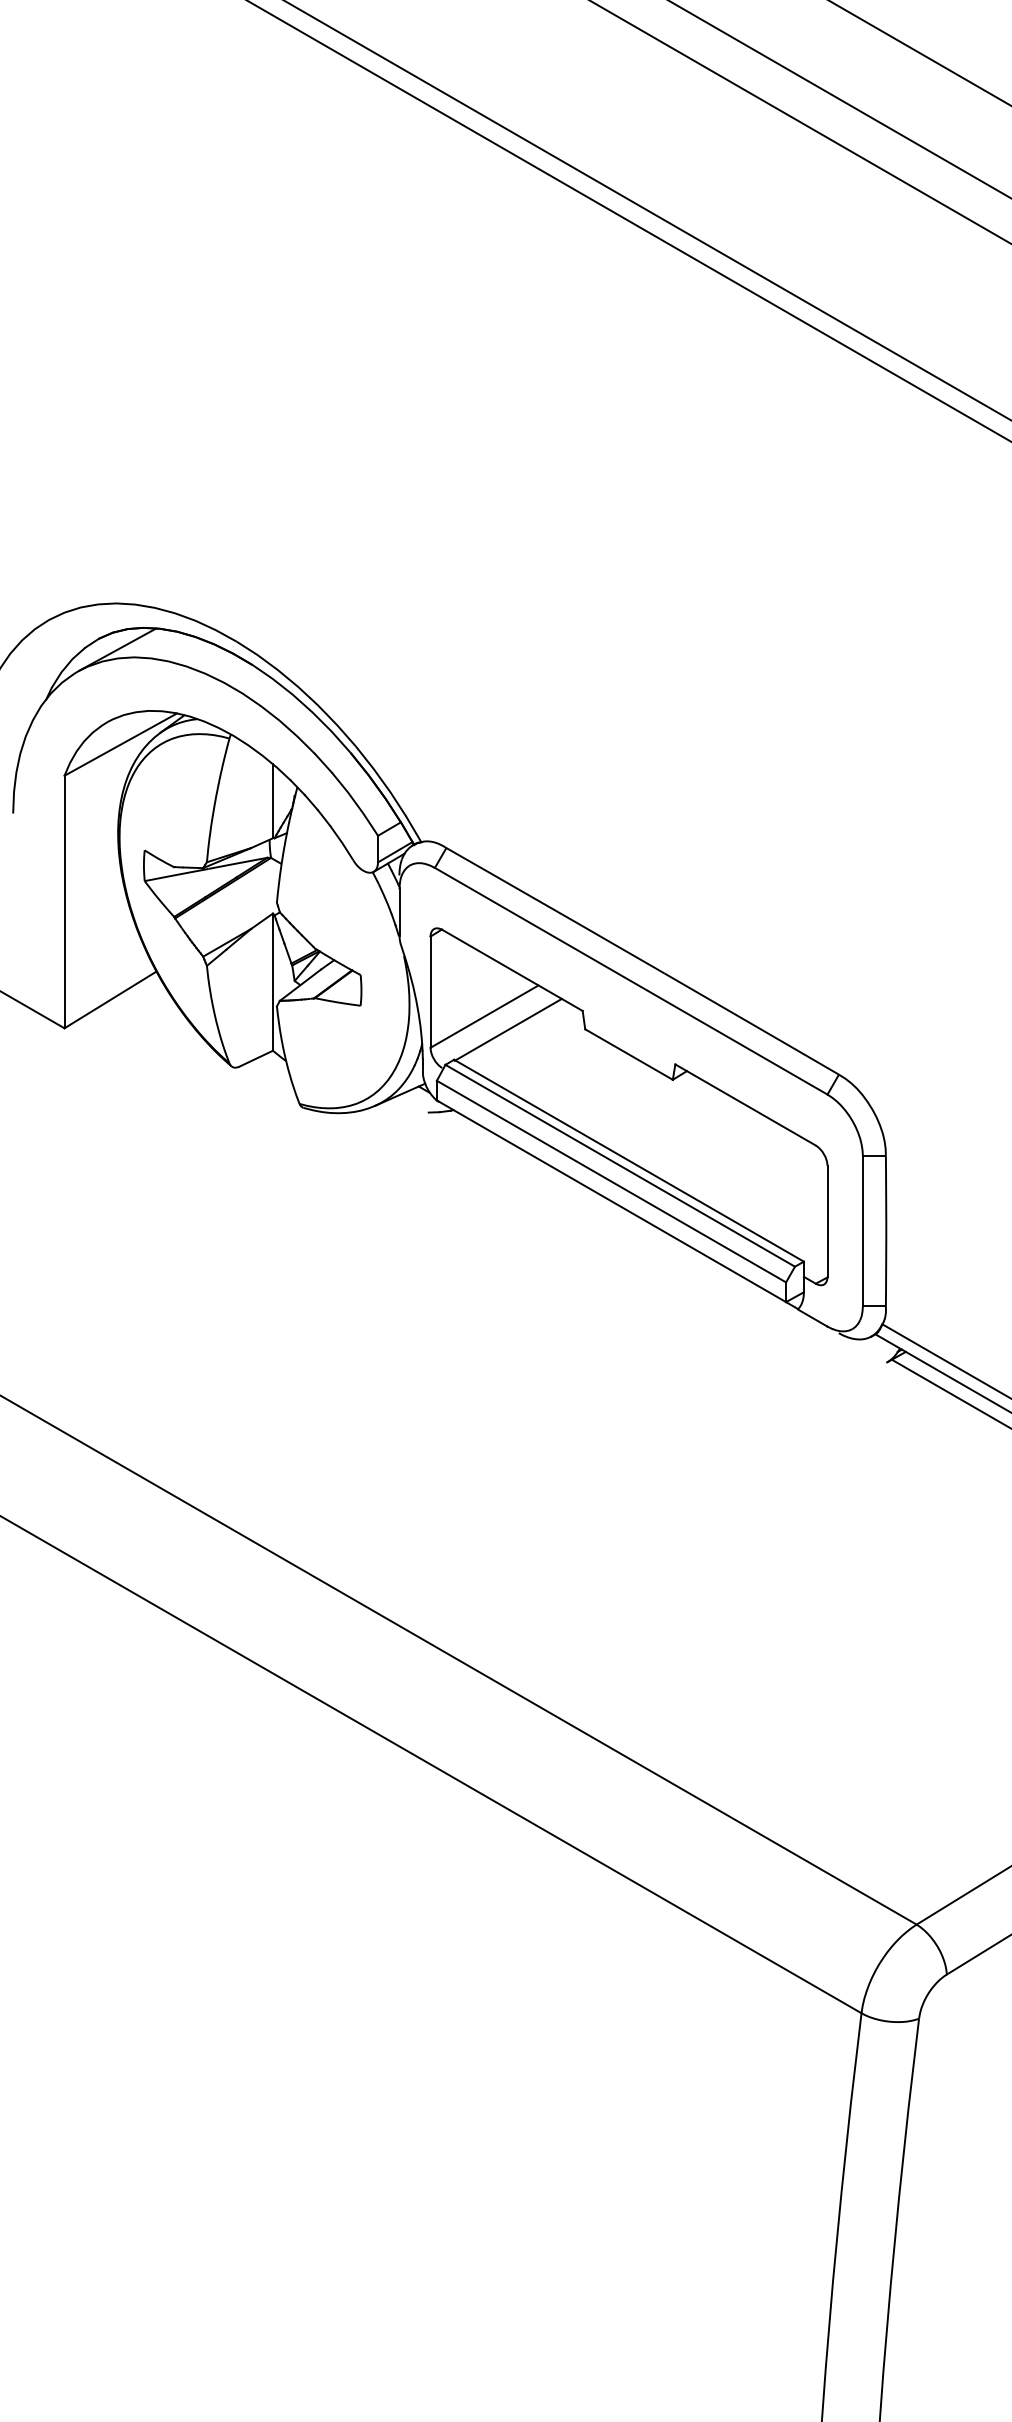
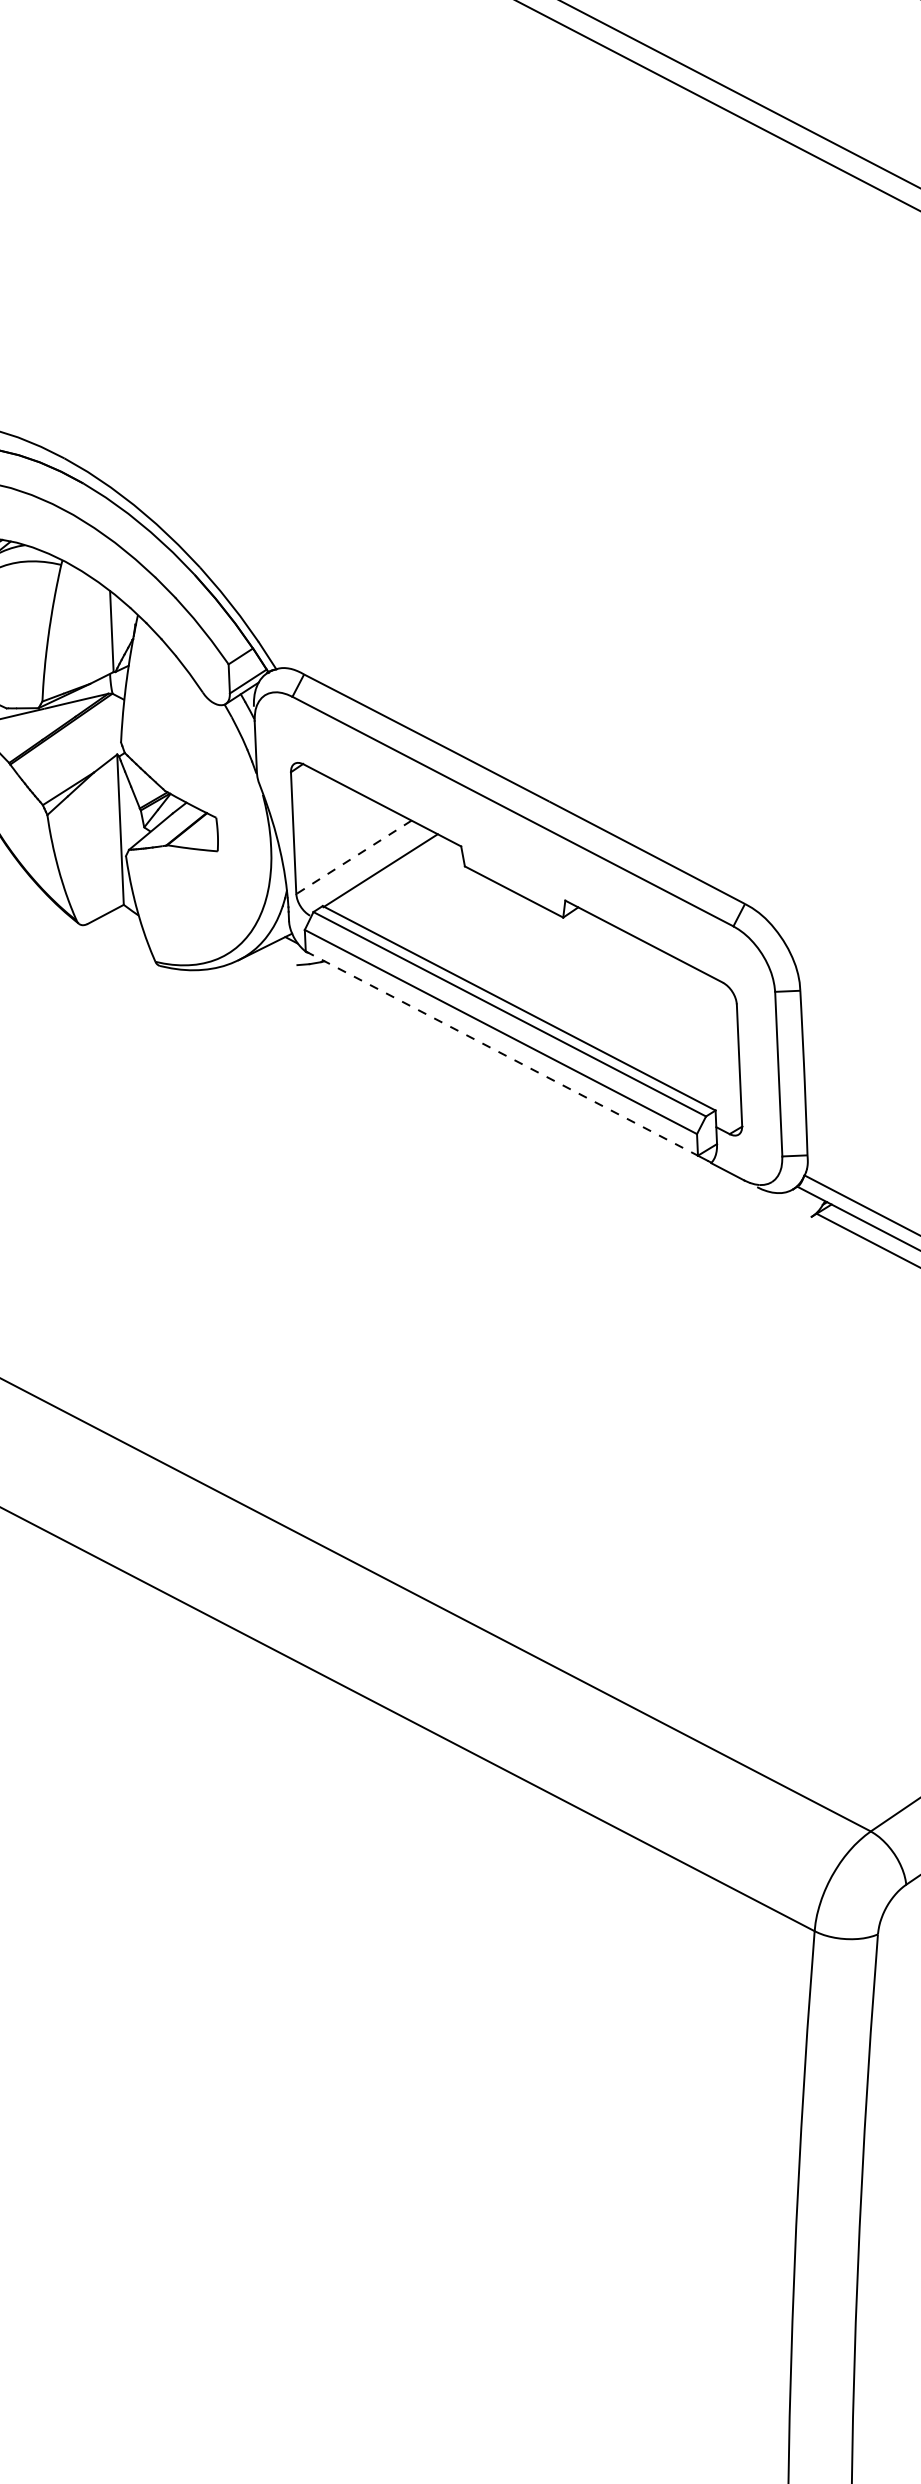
line: (484, 1016) -> (353, 857), solid -> dashed
line: (611, 1201) -> (501, 1053), solid -> dashed

